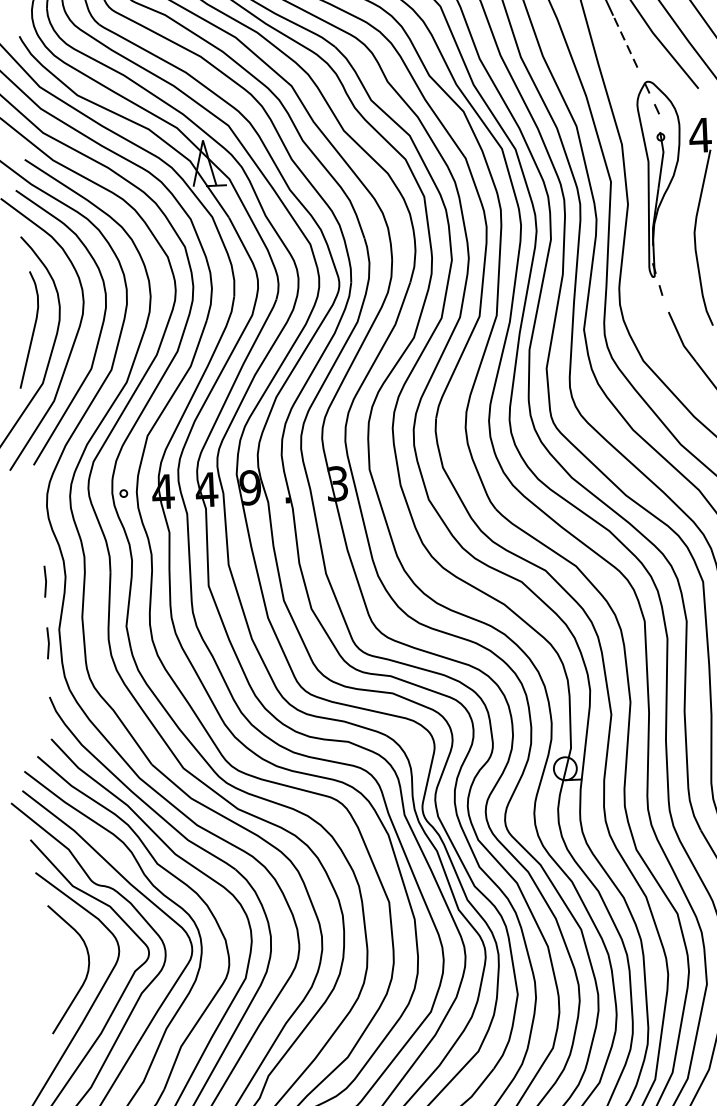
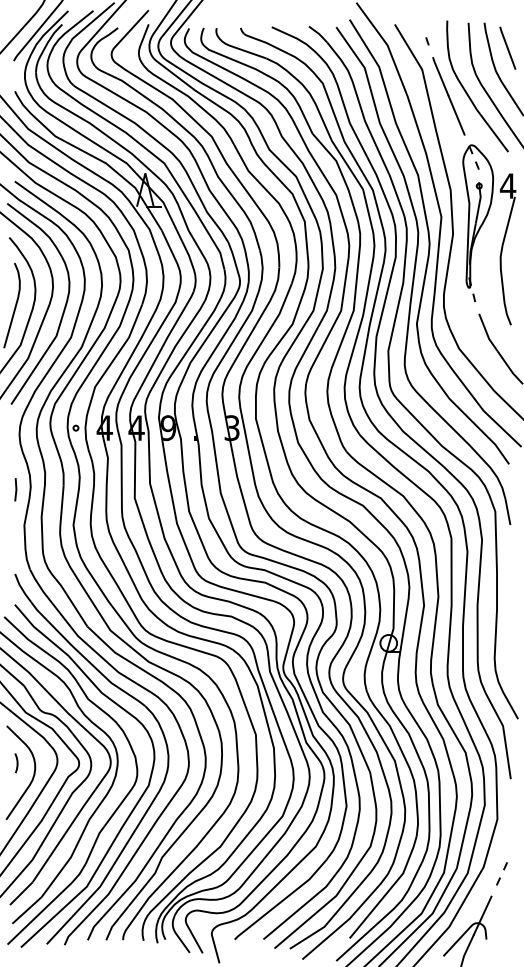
line: (625, 41) -> (456, 115), dashed -> solid
line: (47, 642) -> (15, 534), removed
curve: (63, 956) -> (16, 763), added

